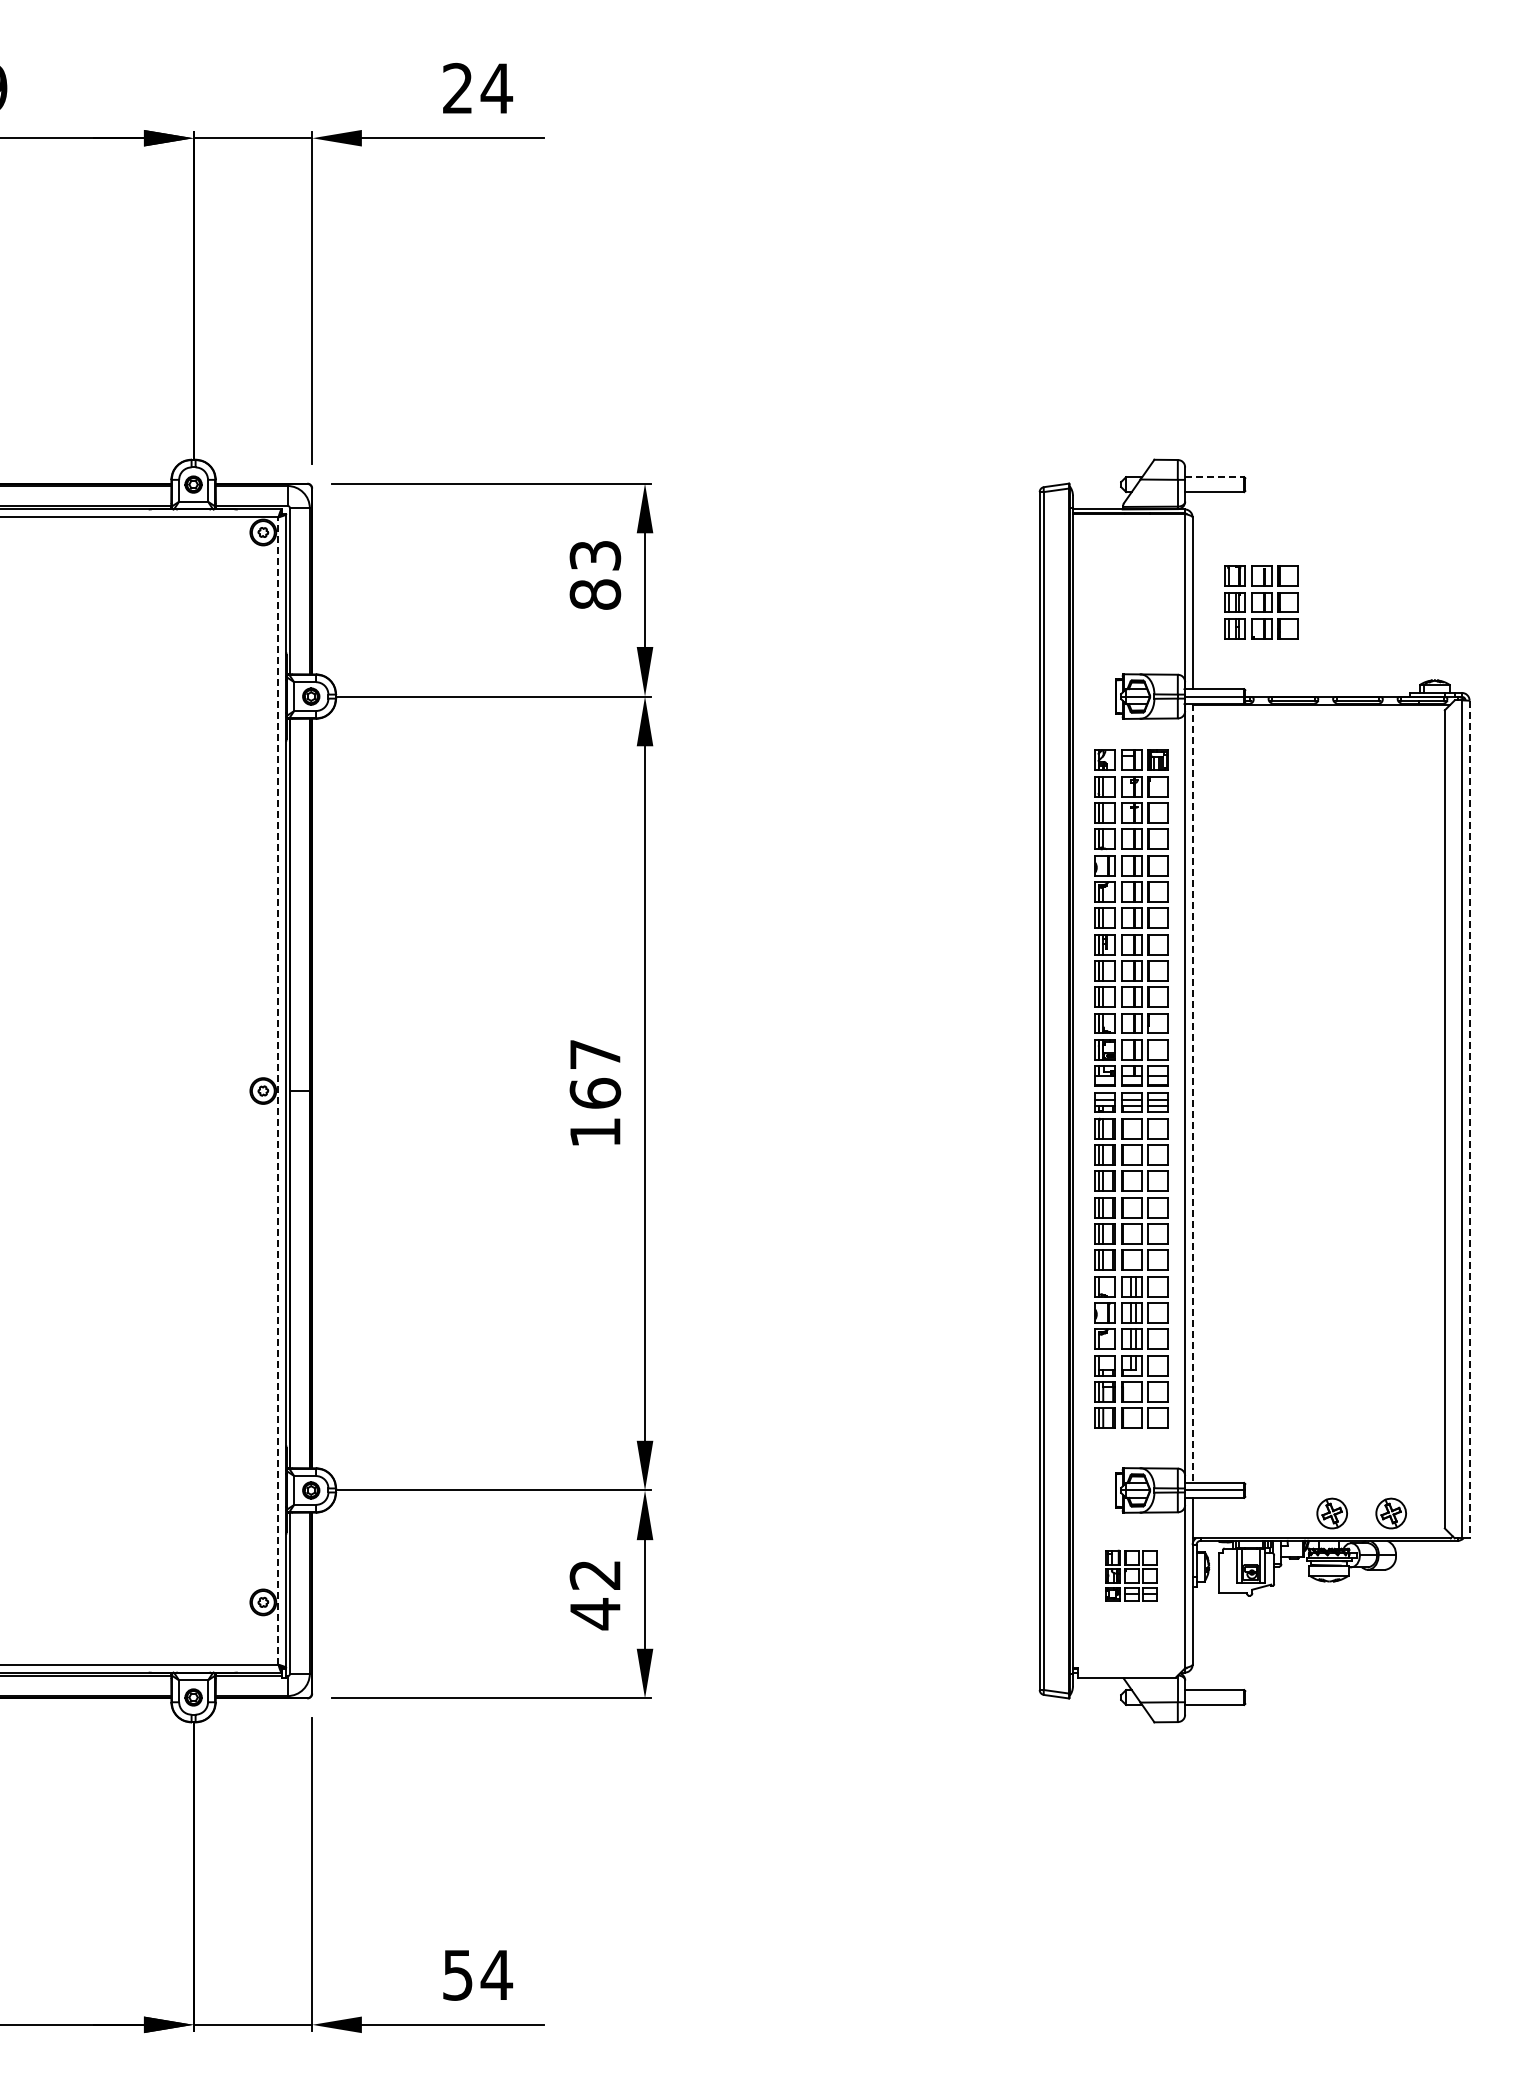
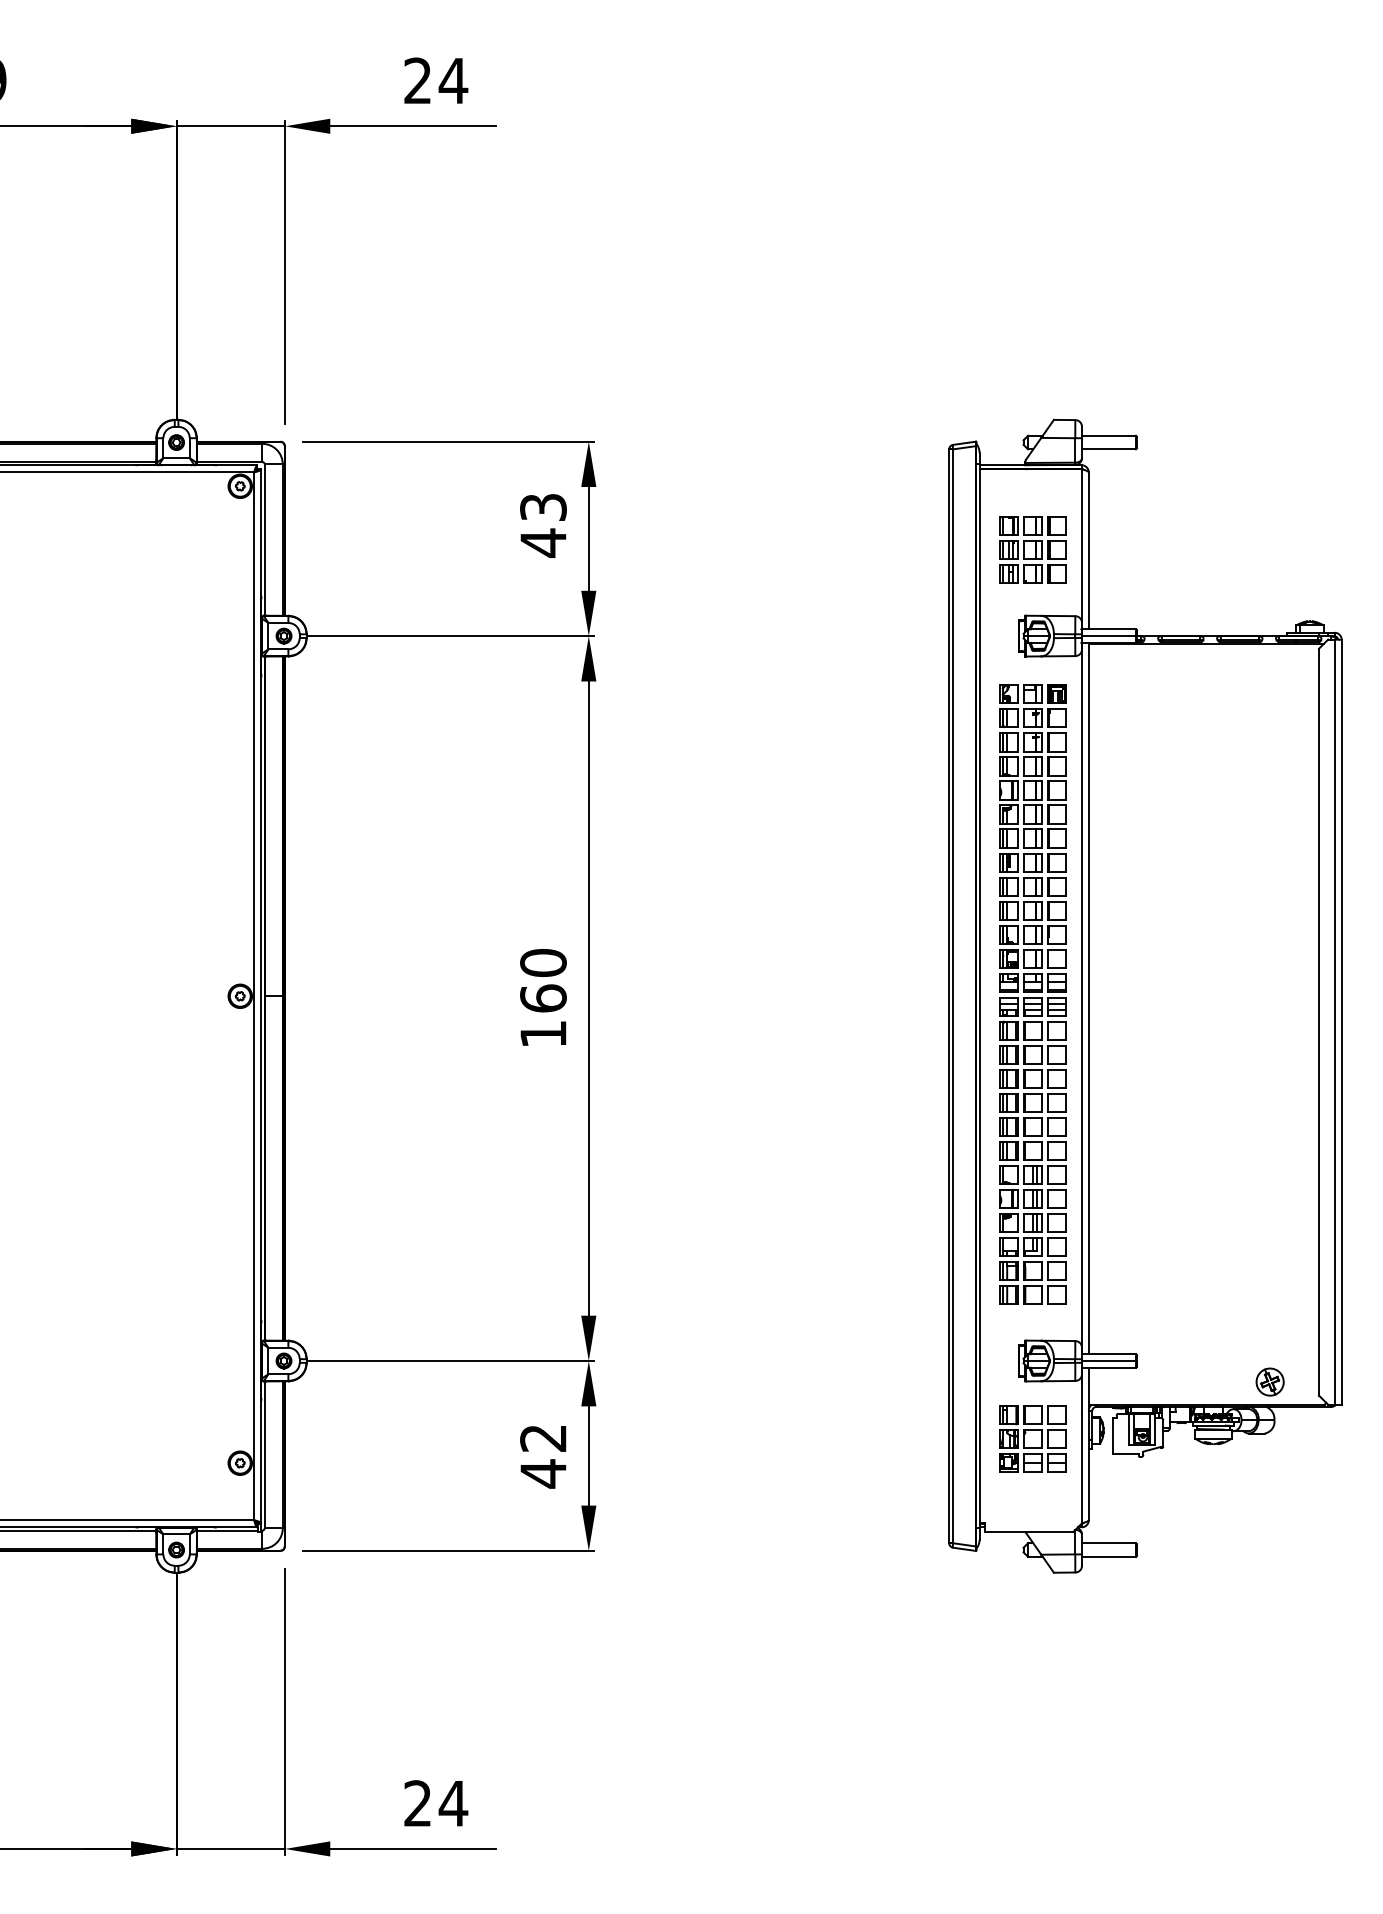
line: (1214, 477) -> (1108, 436), dashed -> solid
text: (595, 594) -> (543, 542), 83 -> 43
part: (1261, 602) -> (1032, 550), moved
text: (595, 1054) -> (543, 962), 167 -> 160
line: (278, 1091) -> (254, 996), dashed -> solid
line: (1192, 1094) -> (1088, 999), dashed -> solid
line: (1469, 1119) -> (1341, 1022), dashed -> solid
part: (1331, 1513) -> (1215, 1382), removed
part: (1131, 1575) -> (1032, 1438), size x1.43
text: (457, 1974) -> (417, 1802), 54 -> 24

